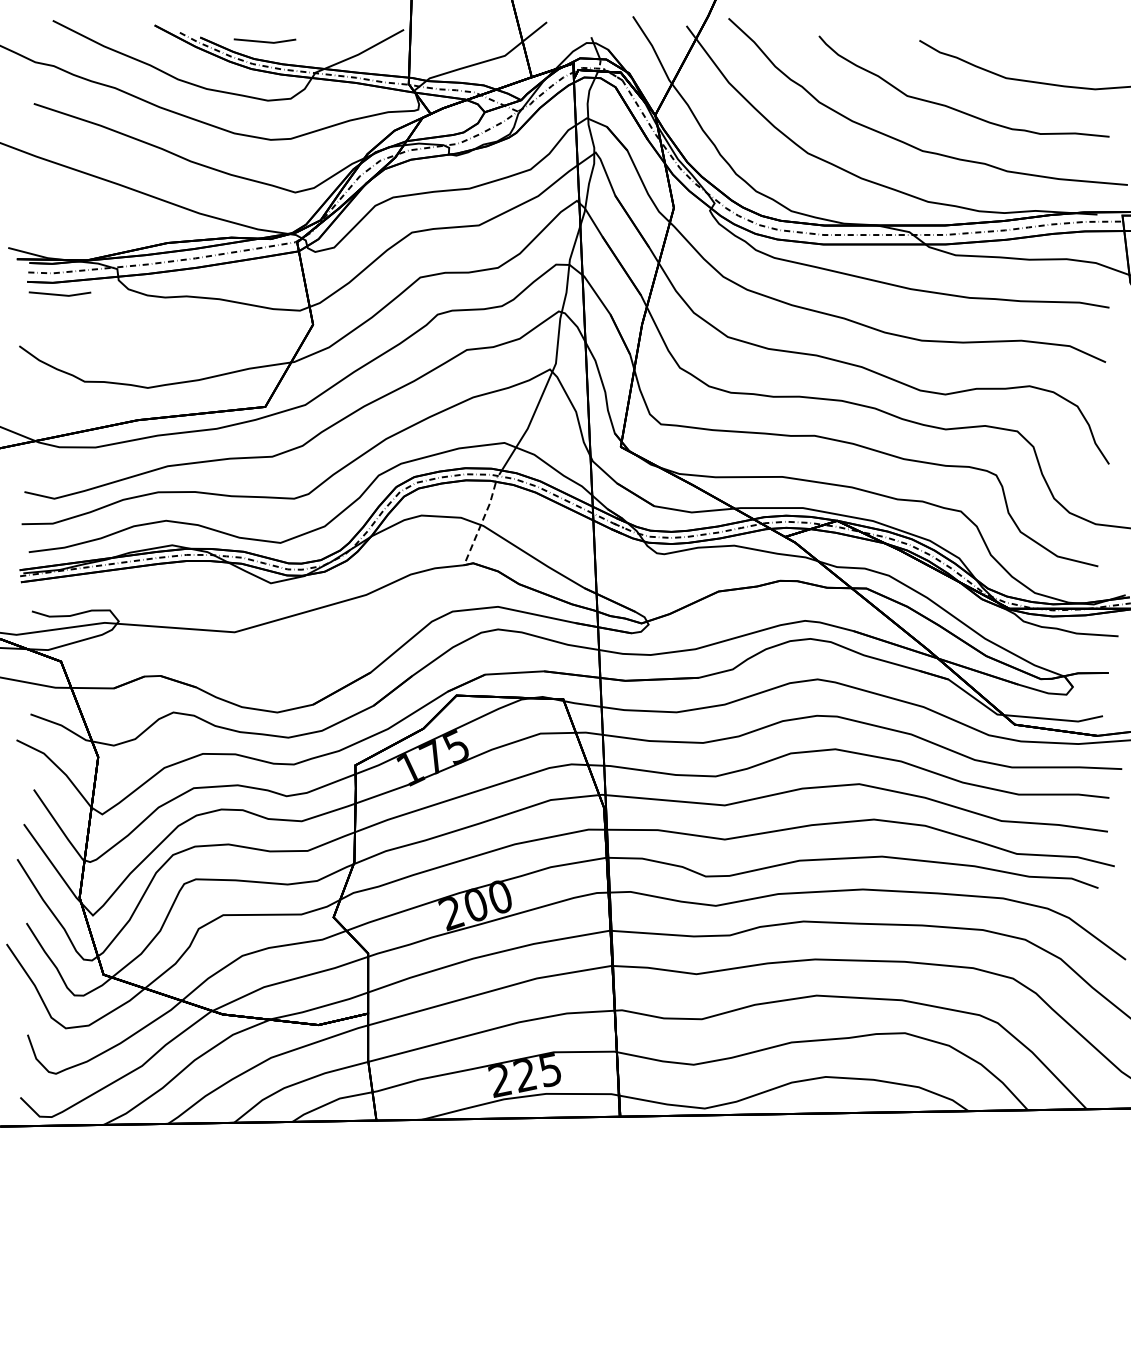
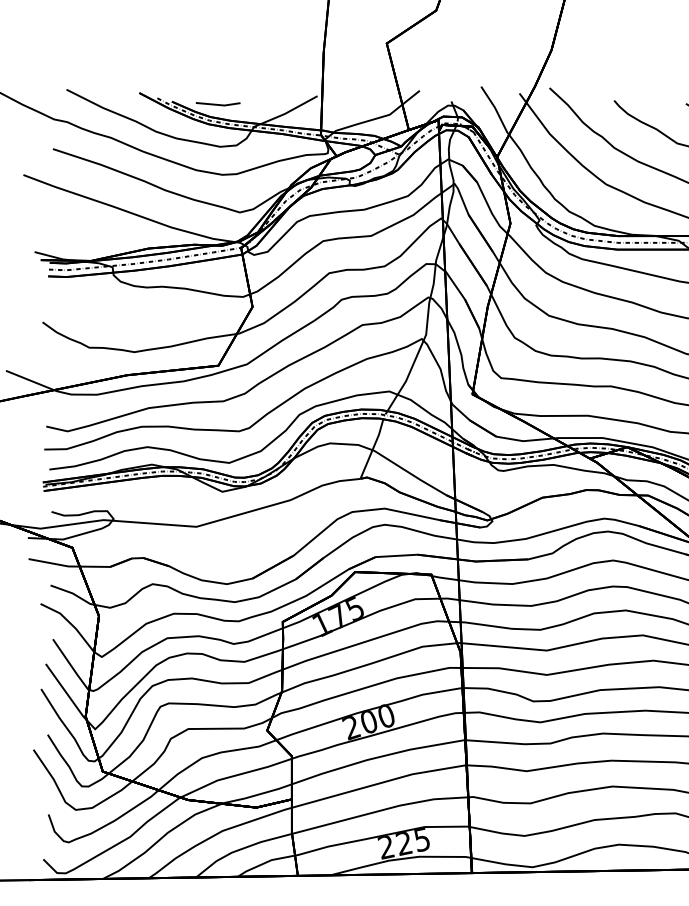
line: (59, 294) -> (71, 285), removed
line: (481, 524) -> (372, 449), dashed -> solid

